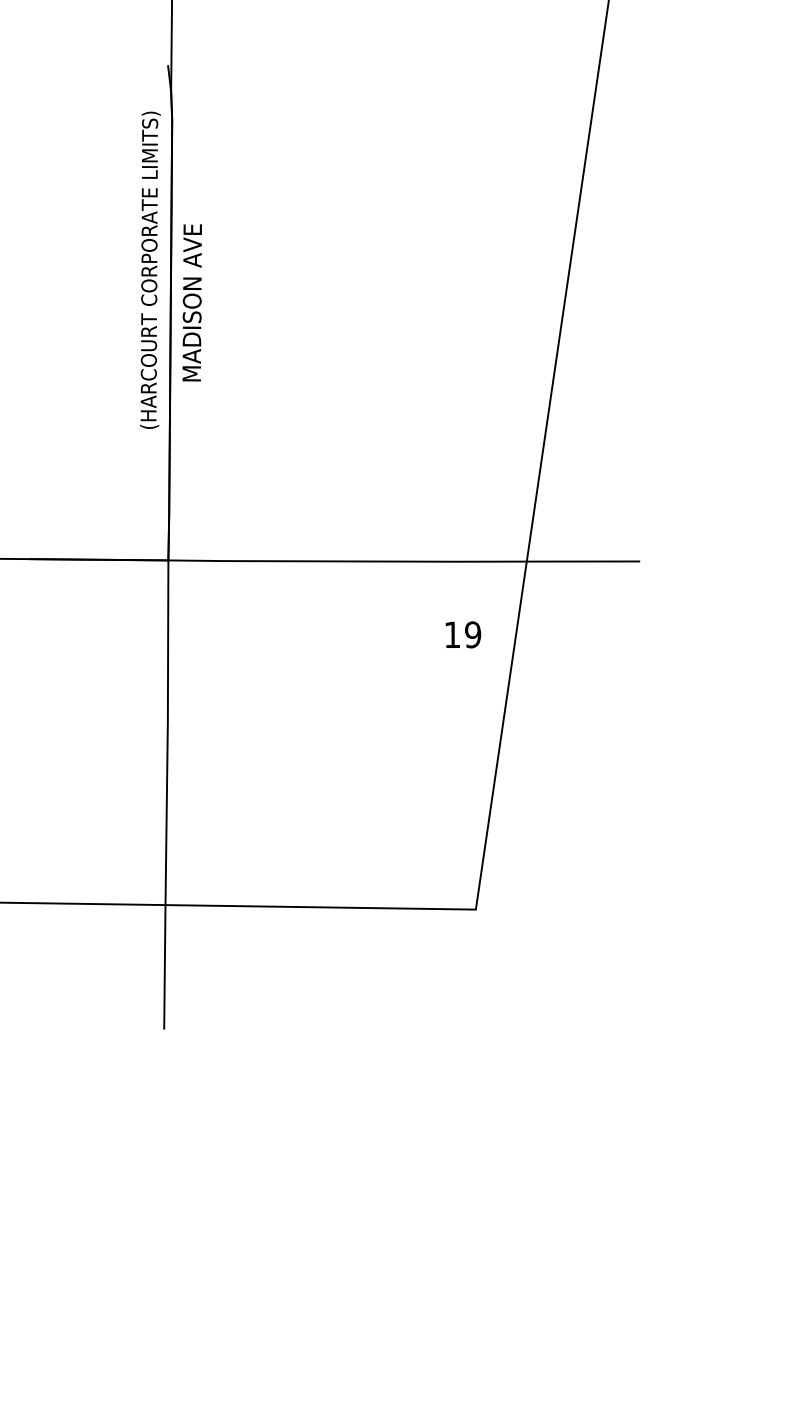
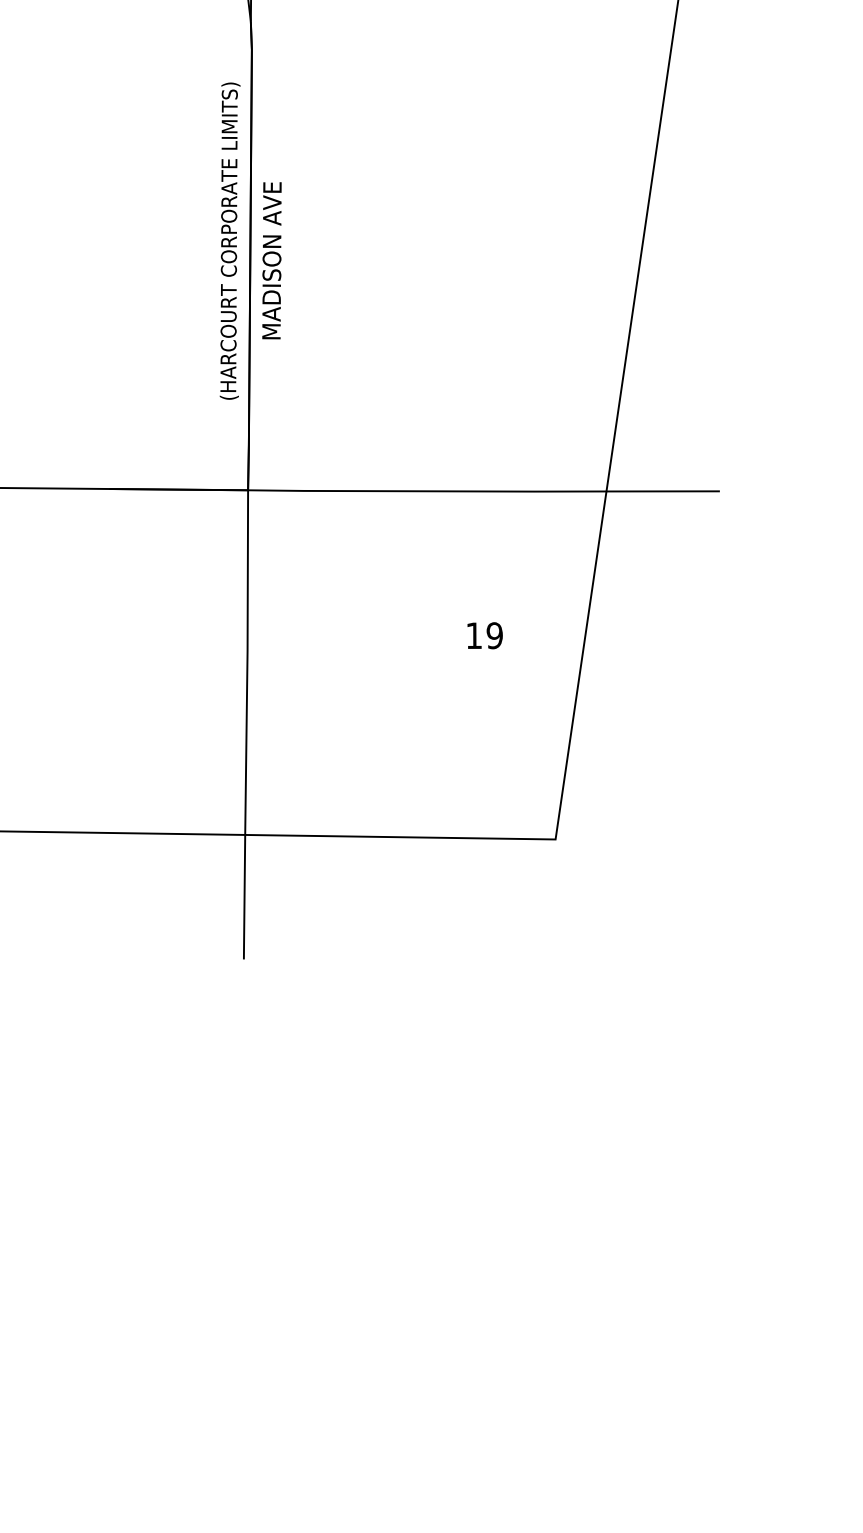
text: (149, 269) -> (229, 240), moved
text: (191, 302) -> (271, 260), moved
text: (462, 634) -> (484, 635), moved

